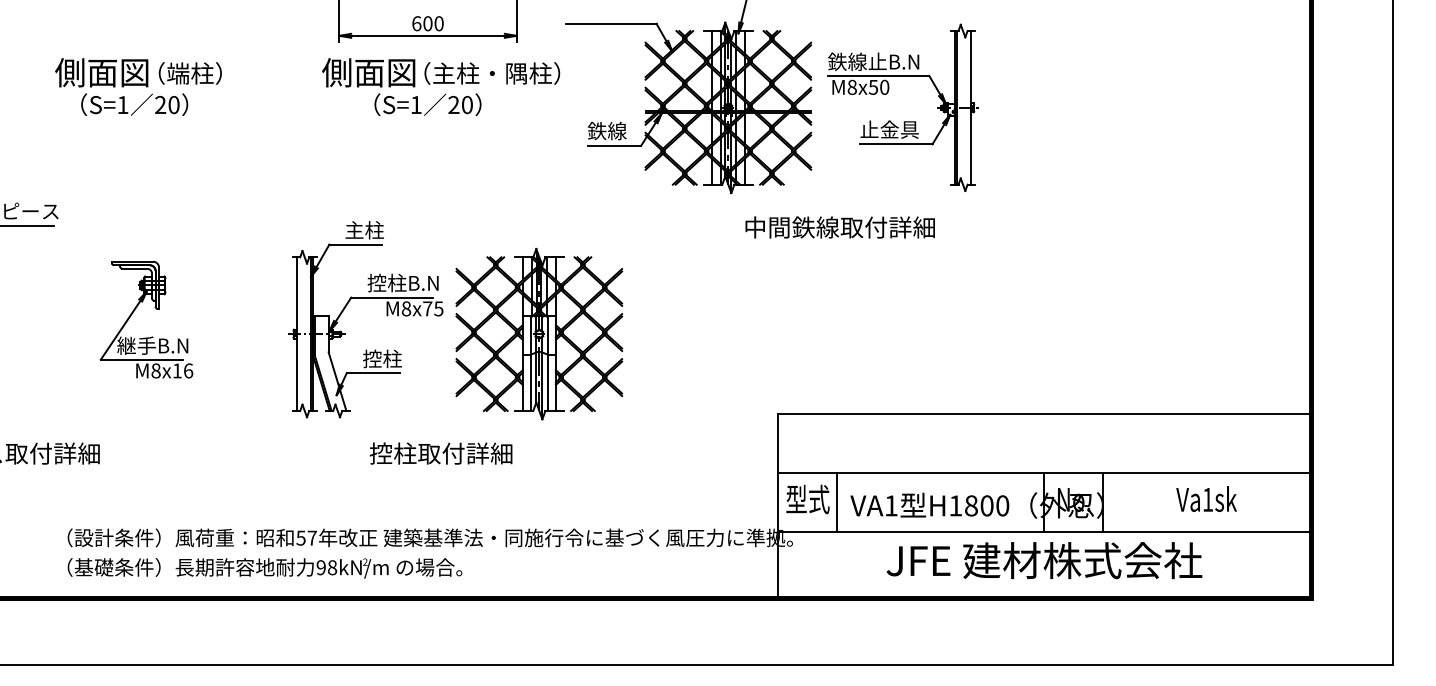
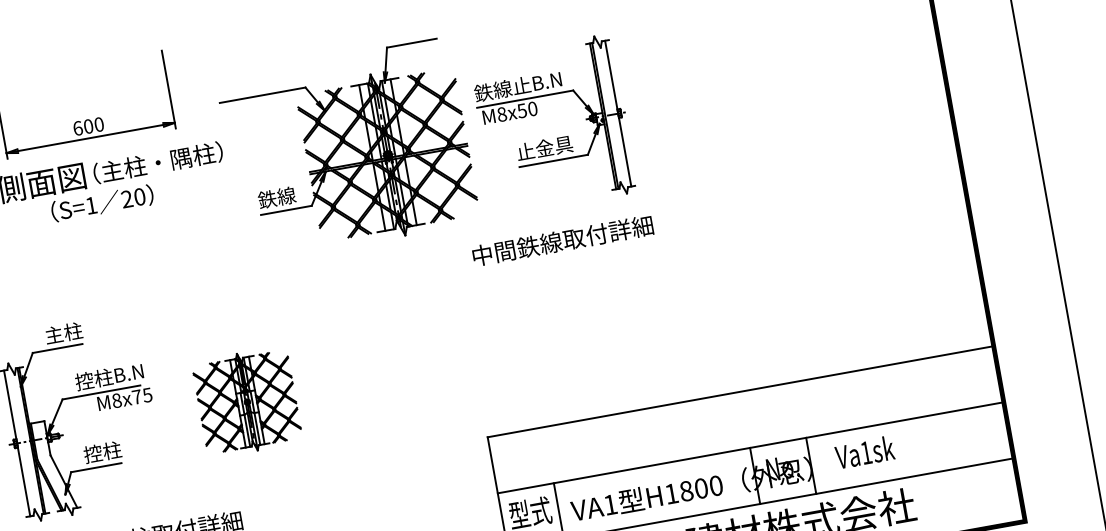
text: (839, 227) -> (562, 240), moved
part: (539, 334) -> (247, 402), size x0.6
text: (1206, 498) -> (864, 451), moved

